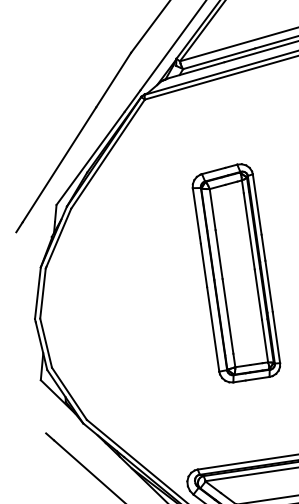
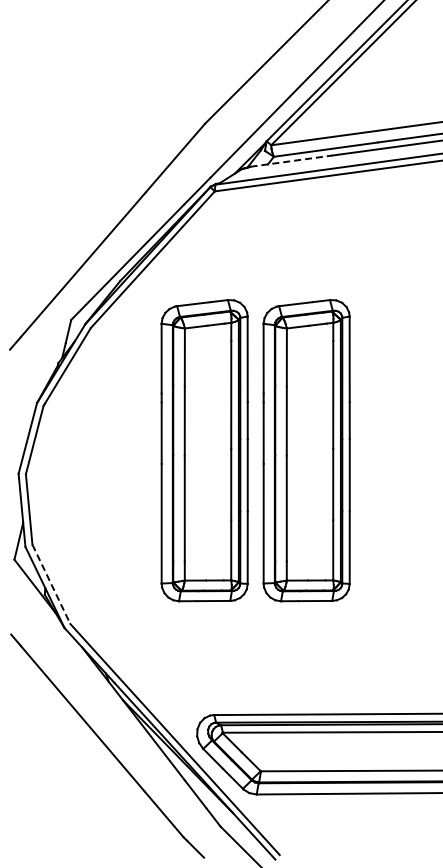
line: (196, 70) -> (292, 161), solid -> dashed
part: (163, 283) -> (204, 450), added
line: (69, 393) -> (51, 584), solid -> dashed

